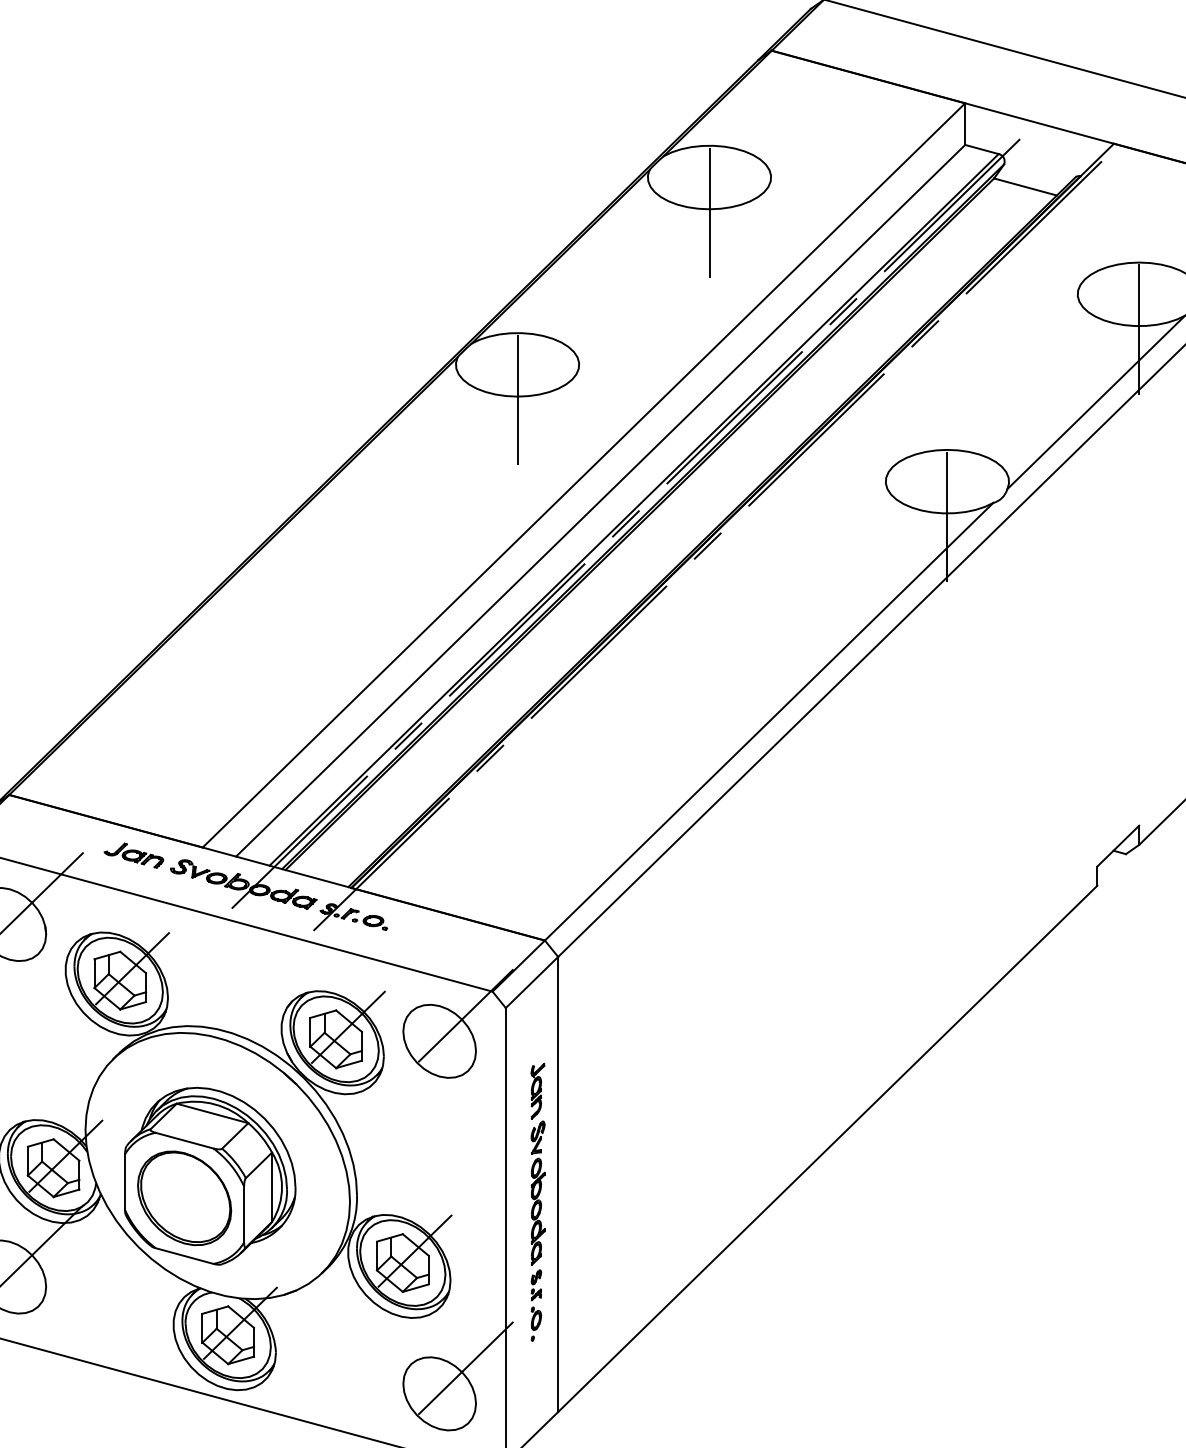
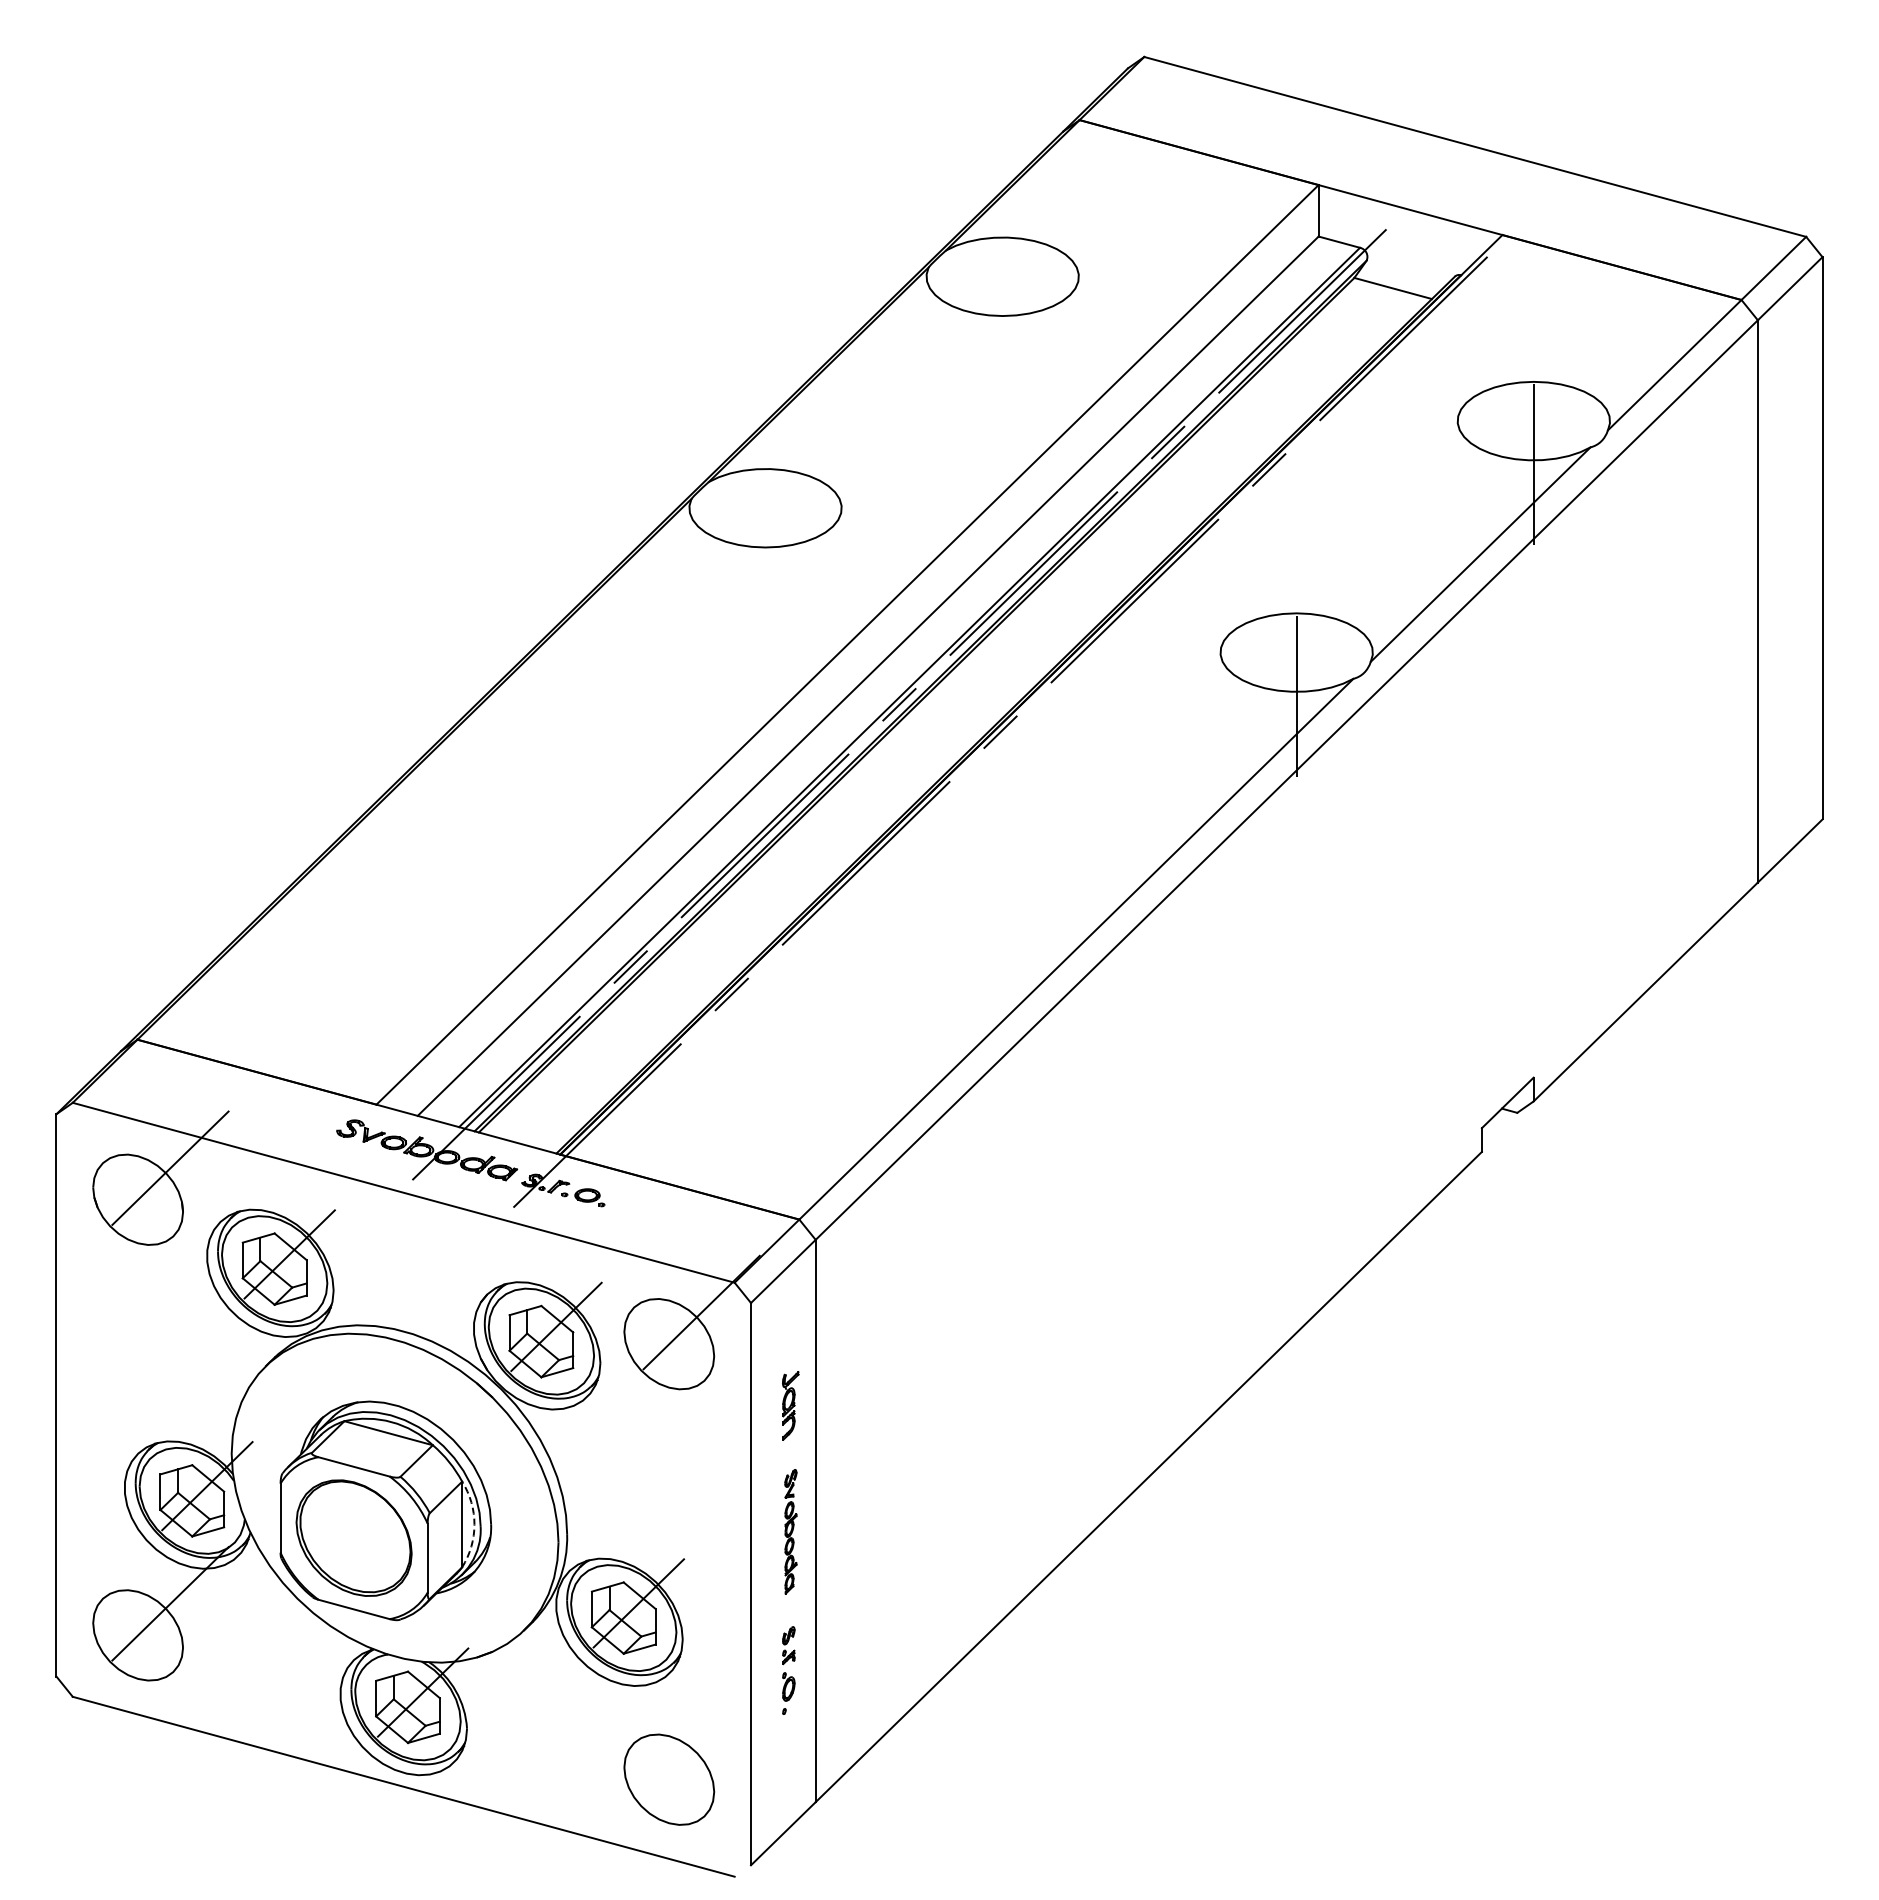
line: (709, 212) -> (1002, 319), removed
line: (517, 399) -> (765, 551), removed
part: (133, 855) -> (291, 1114), removed
arc: (282, 1187) -> (474, 1524), solid -> dashed
part: (537, 1192) -> (790, 1531), size x0.7
line: (465, 1367) -> (701, 1747), removed

